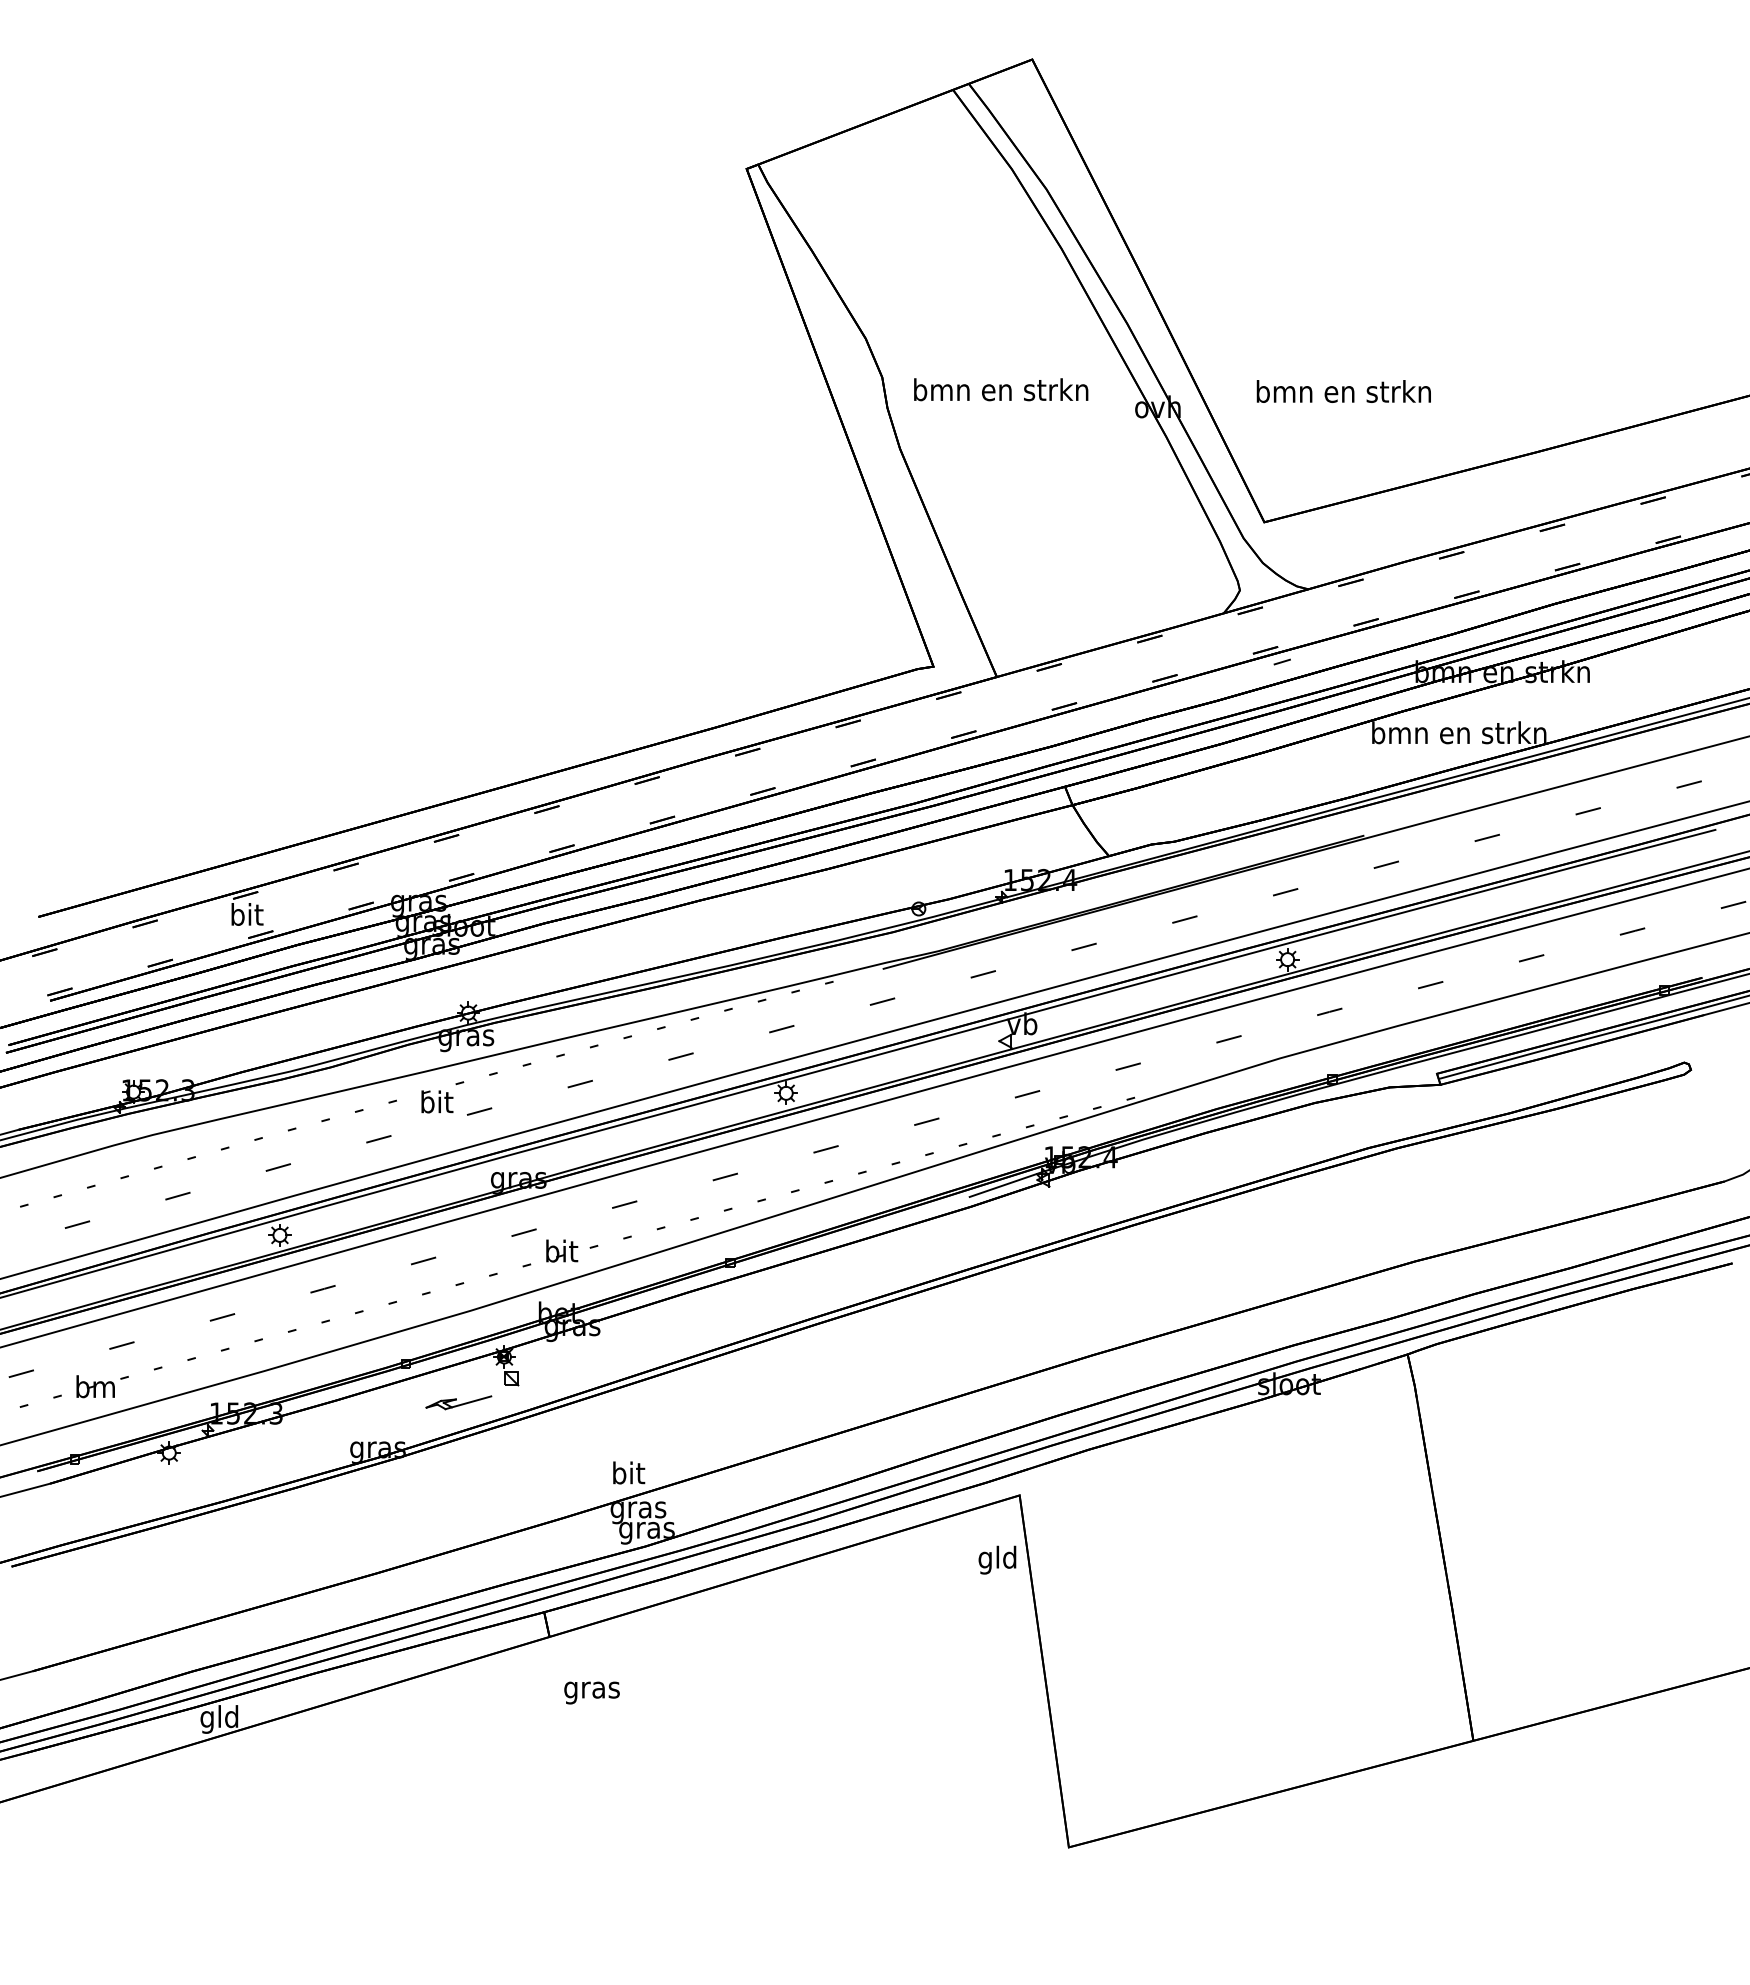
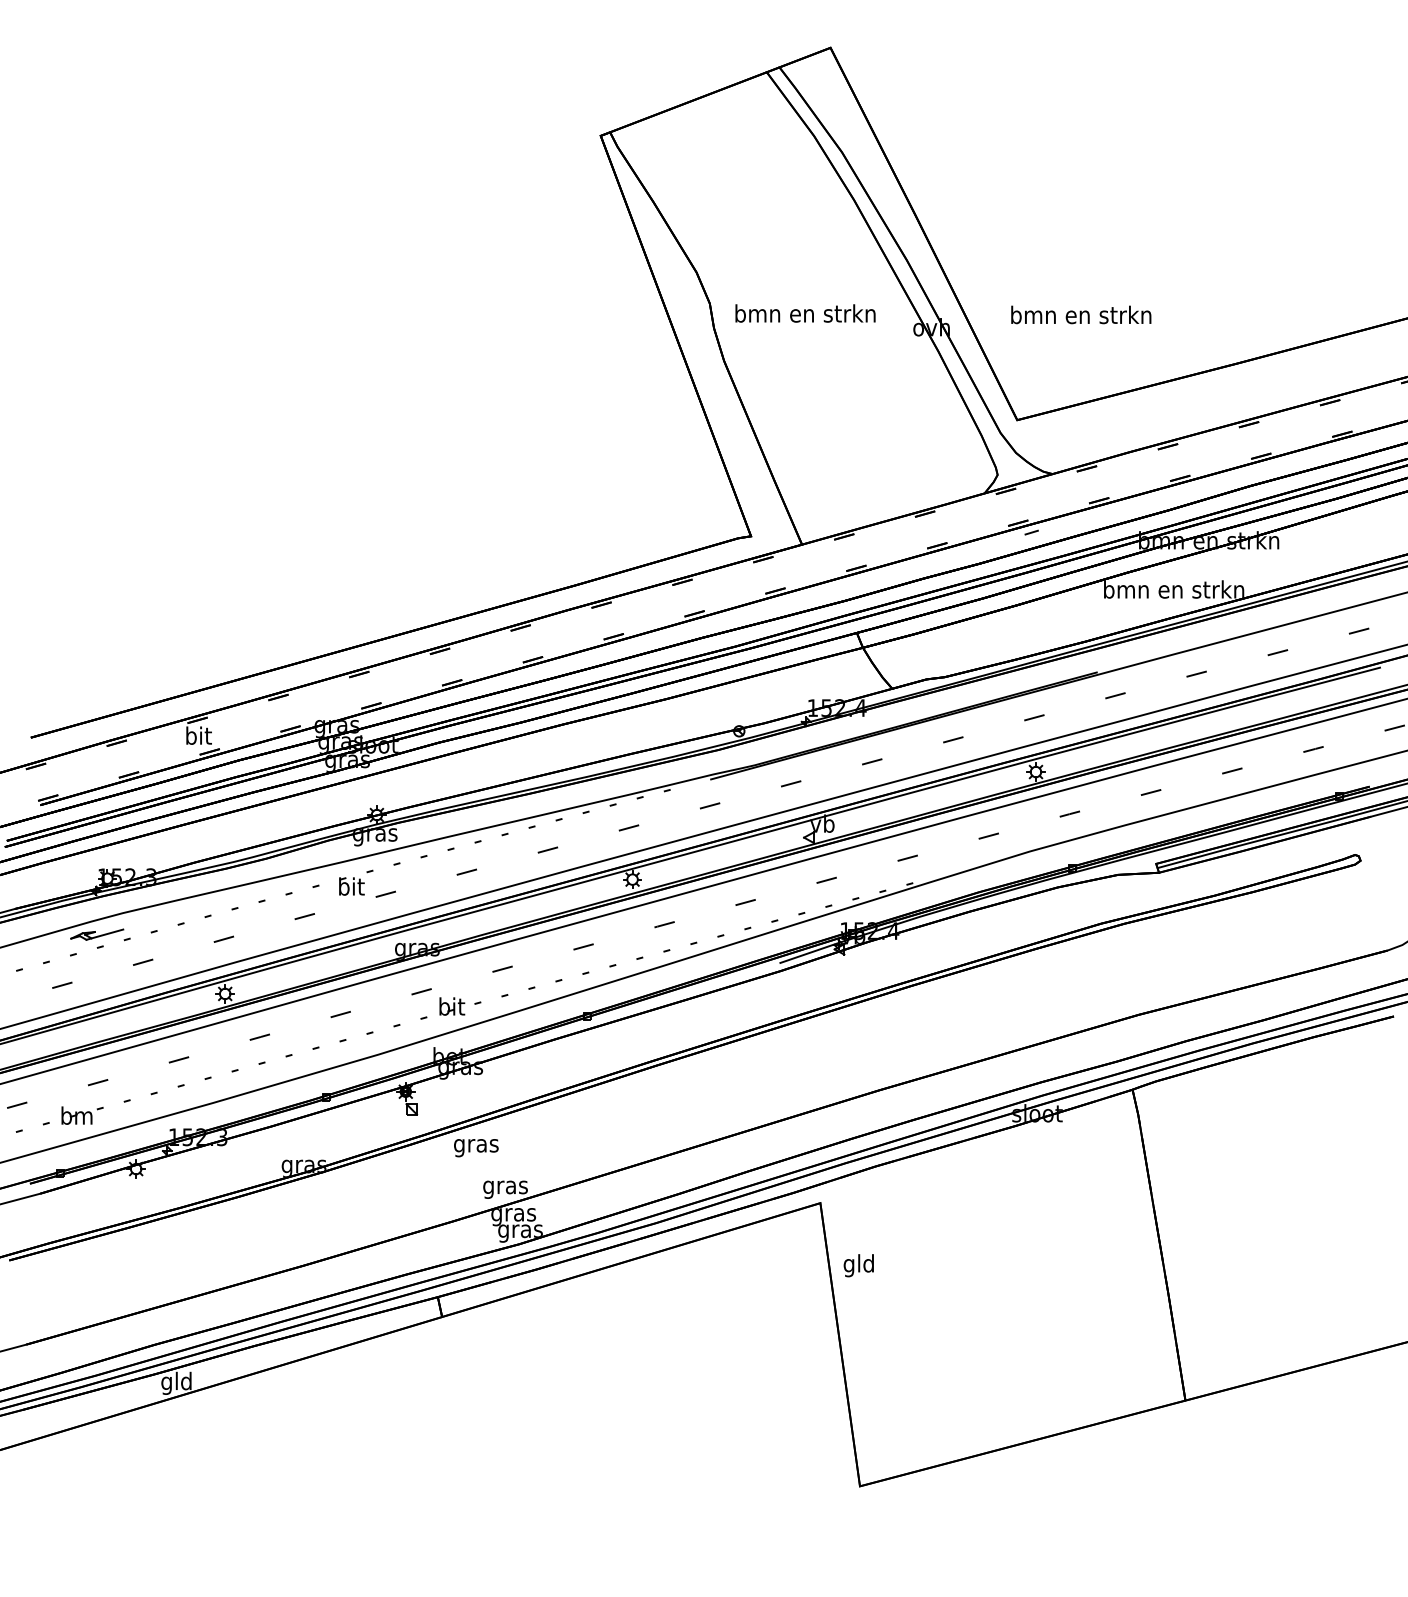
part: (458, 1402) -> (96, 934), moved
text: (628, 1475) -> (505, 1187), bit -> gras
text: (997, 1559) -> (858, 1265), moved
text: (591, 1692) -> (475, 1147), moved

